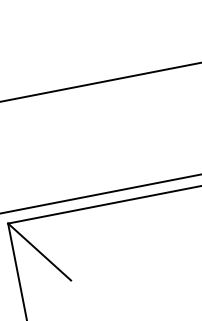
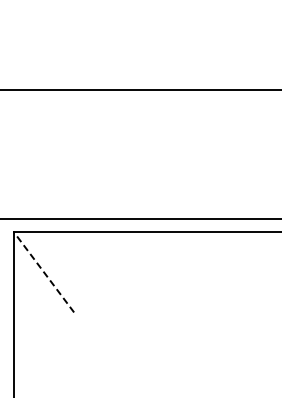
line: (39, 252) -> (43, 272), solid -> dashed

